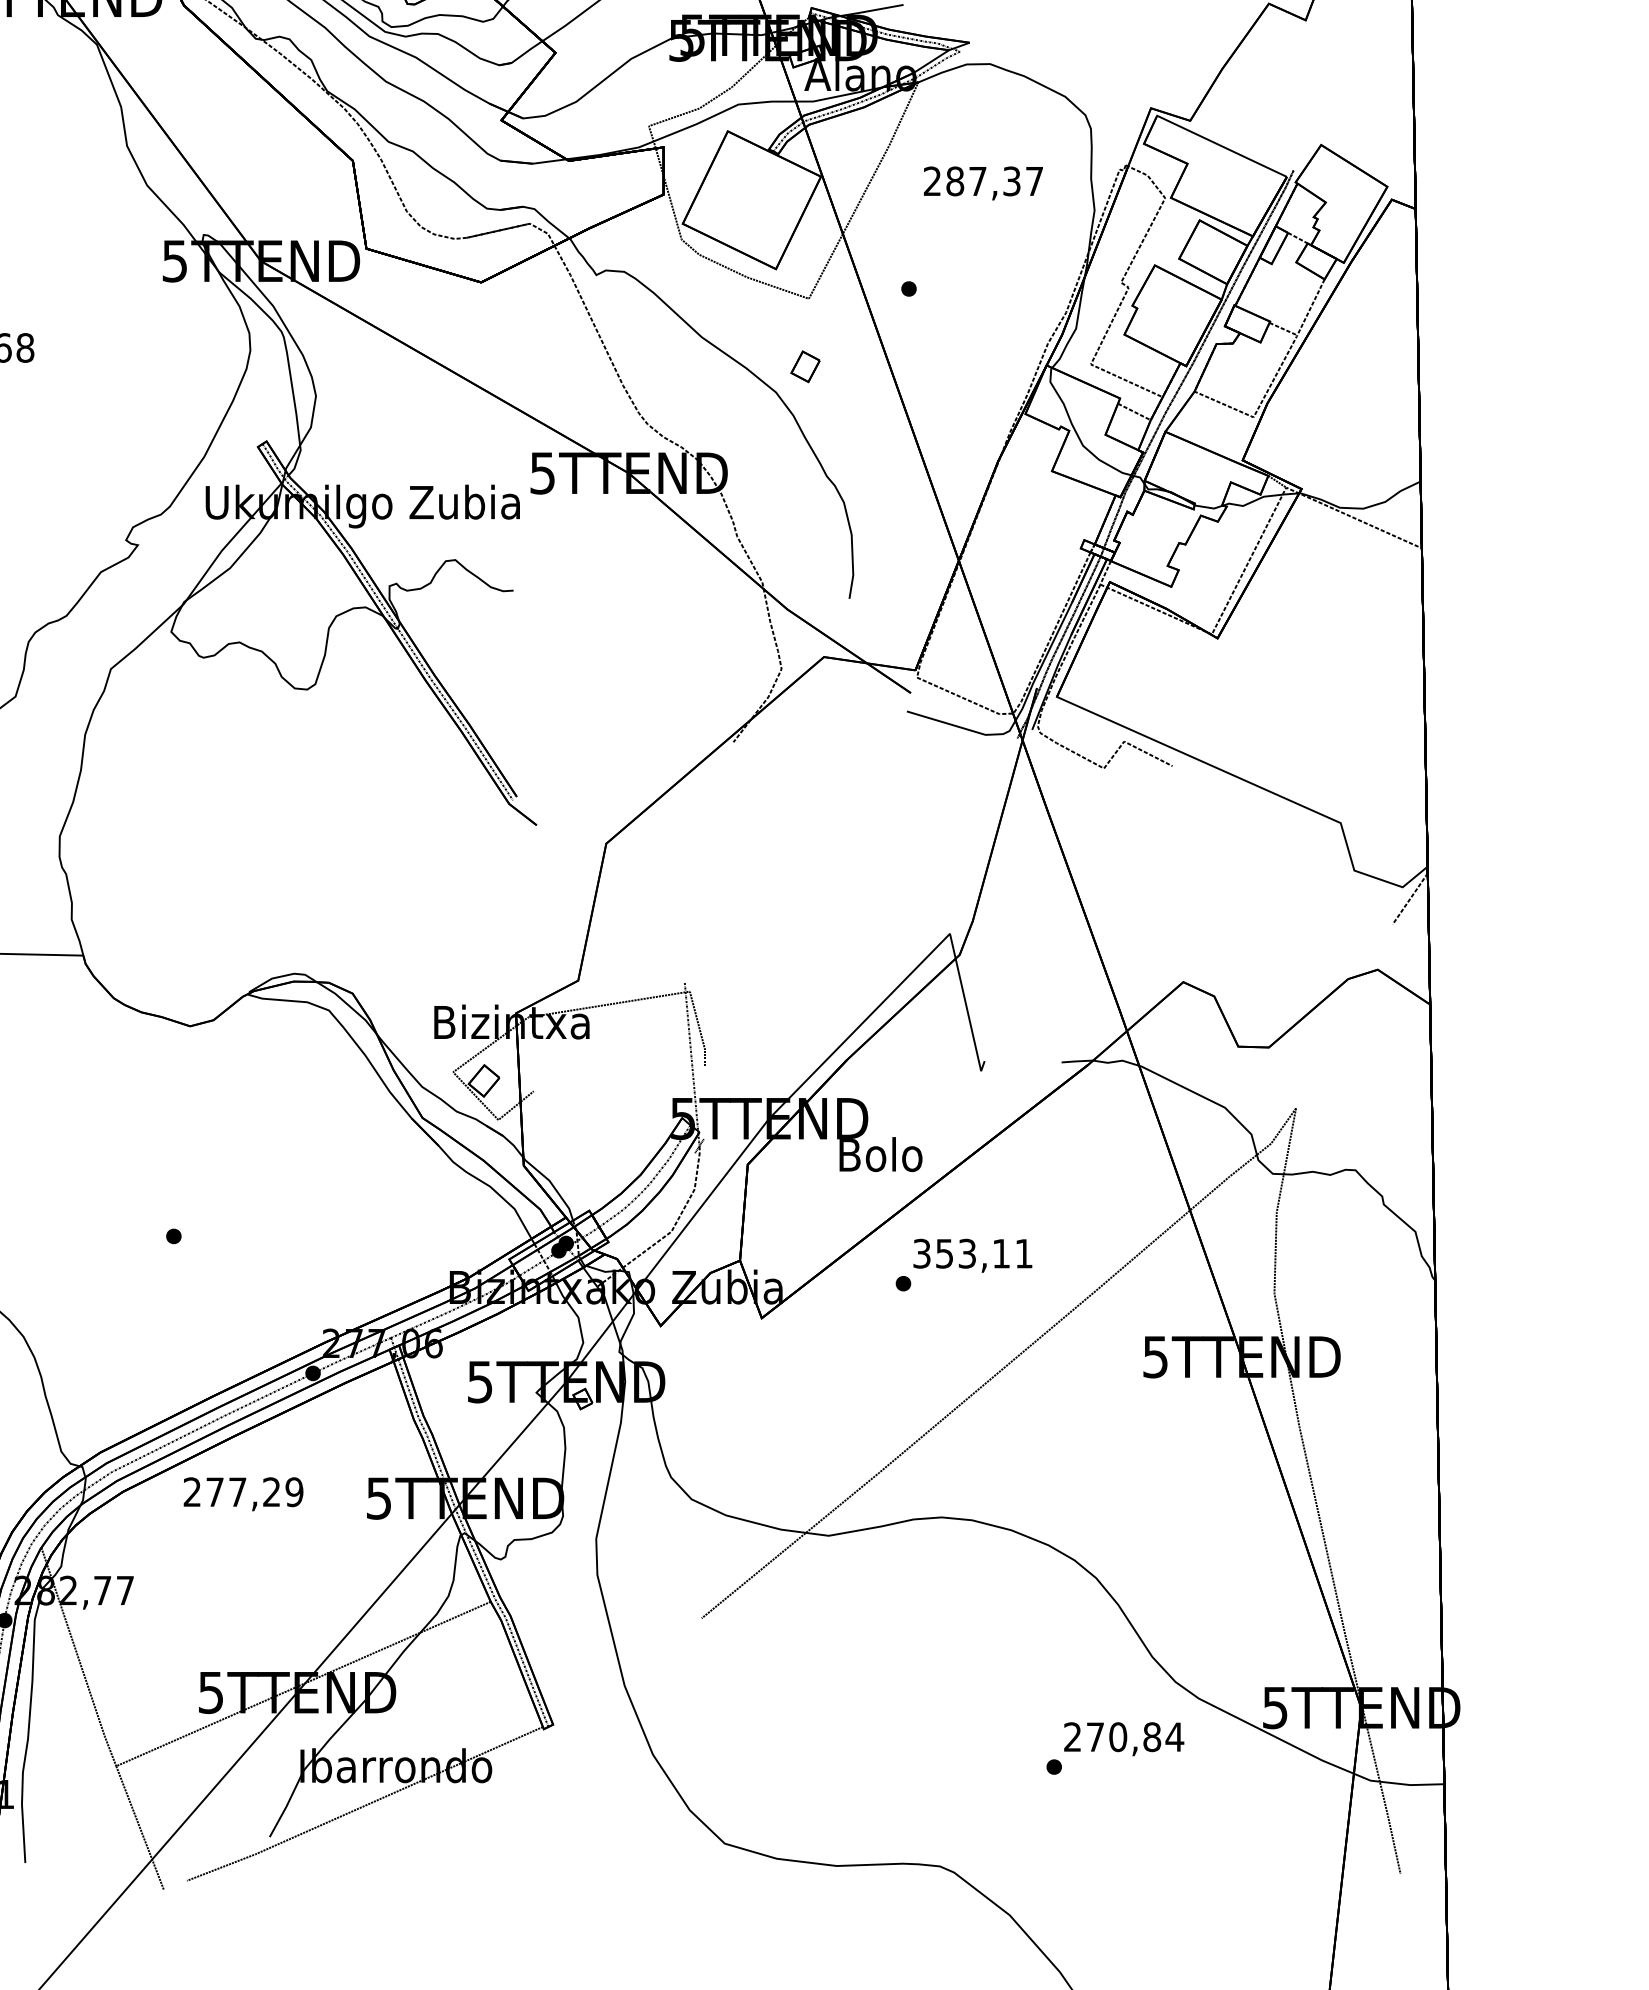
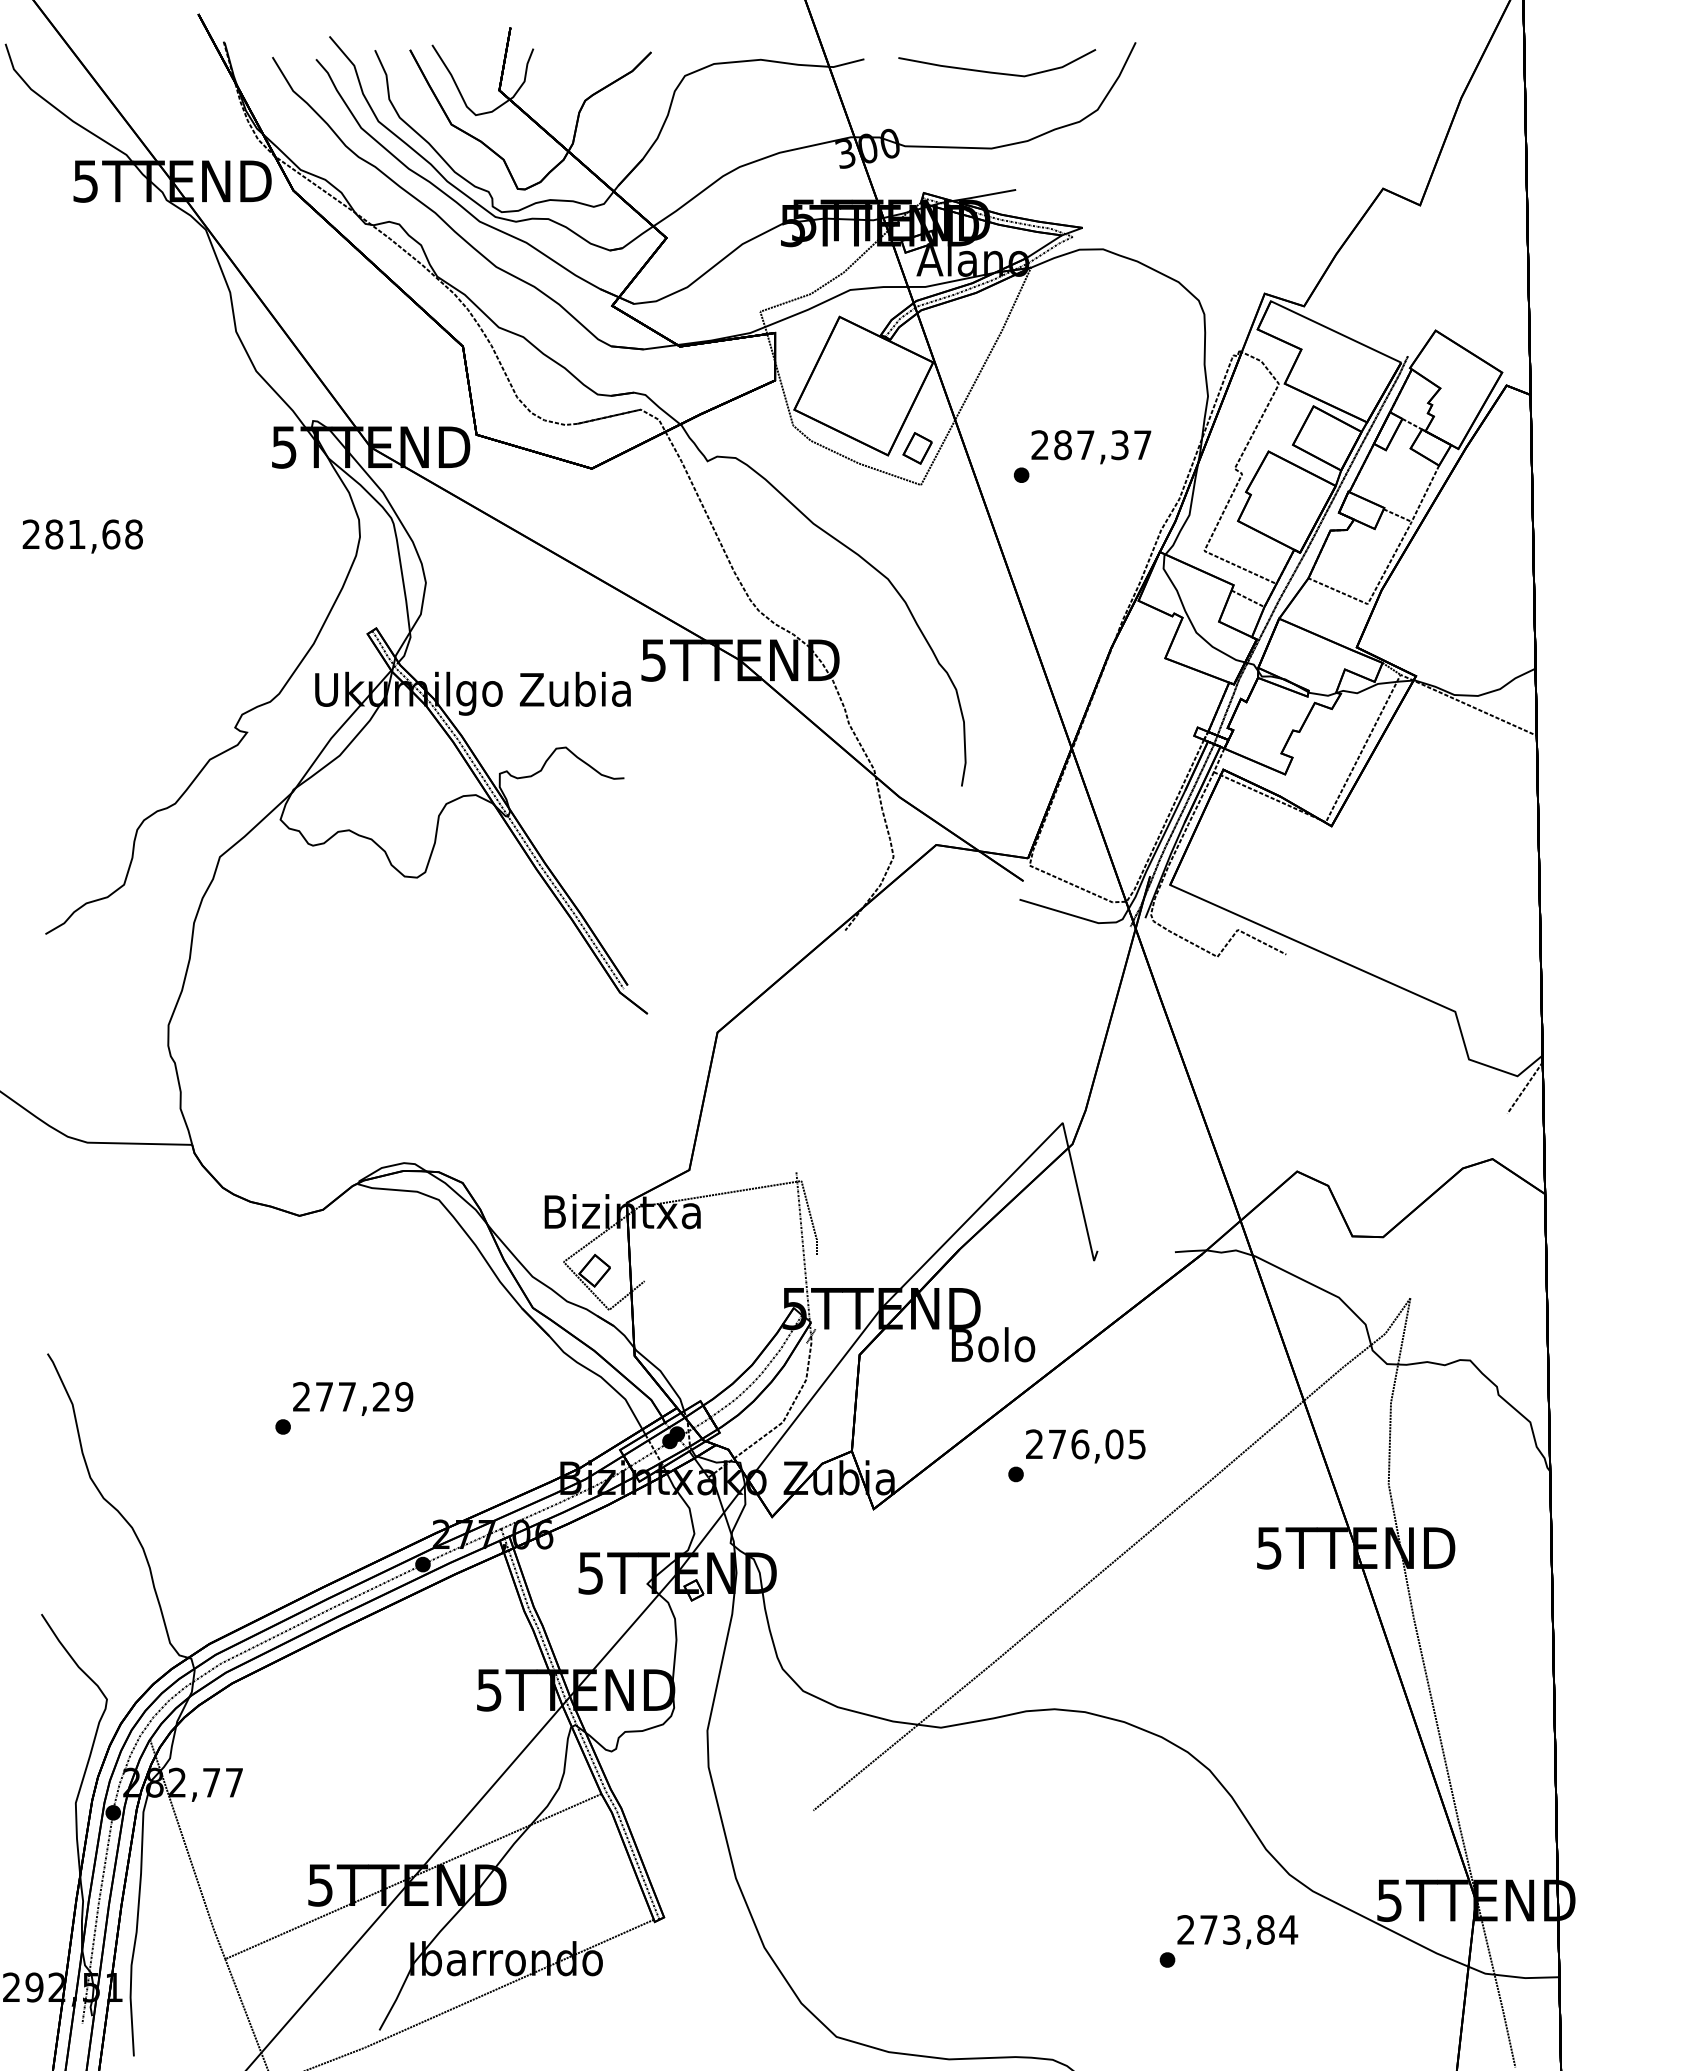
text: (983, 183) -> (1091, 447), moved
part: (805, 366) -> (917, 448), moved
text: (972, 1253) -> (1085, 1444), 353,11 -> 276,05
text: (243, 1493) -> (353, 1398), moved
text: (1117, 1736) -> (1231, 1929), 270,84 -> 273,84

